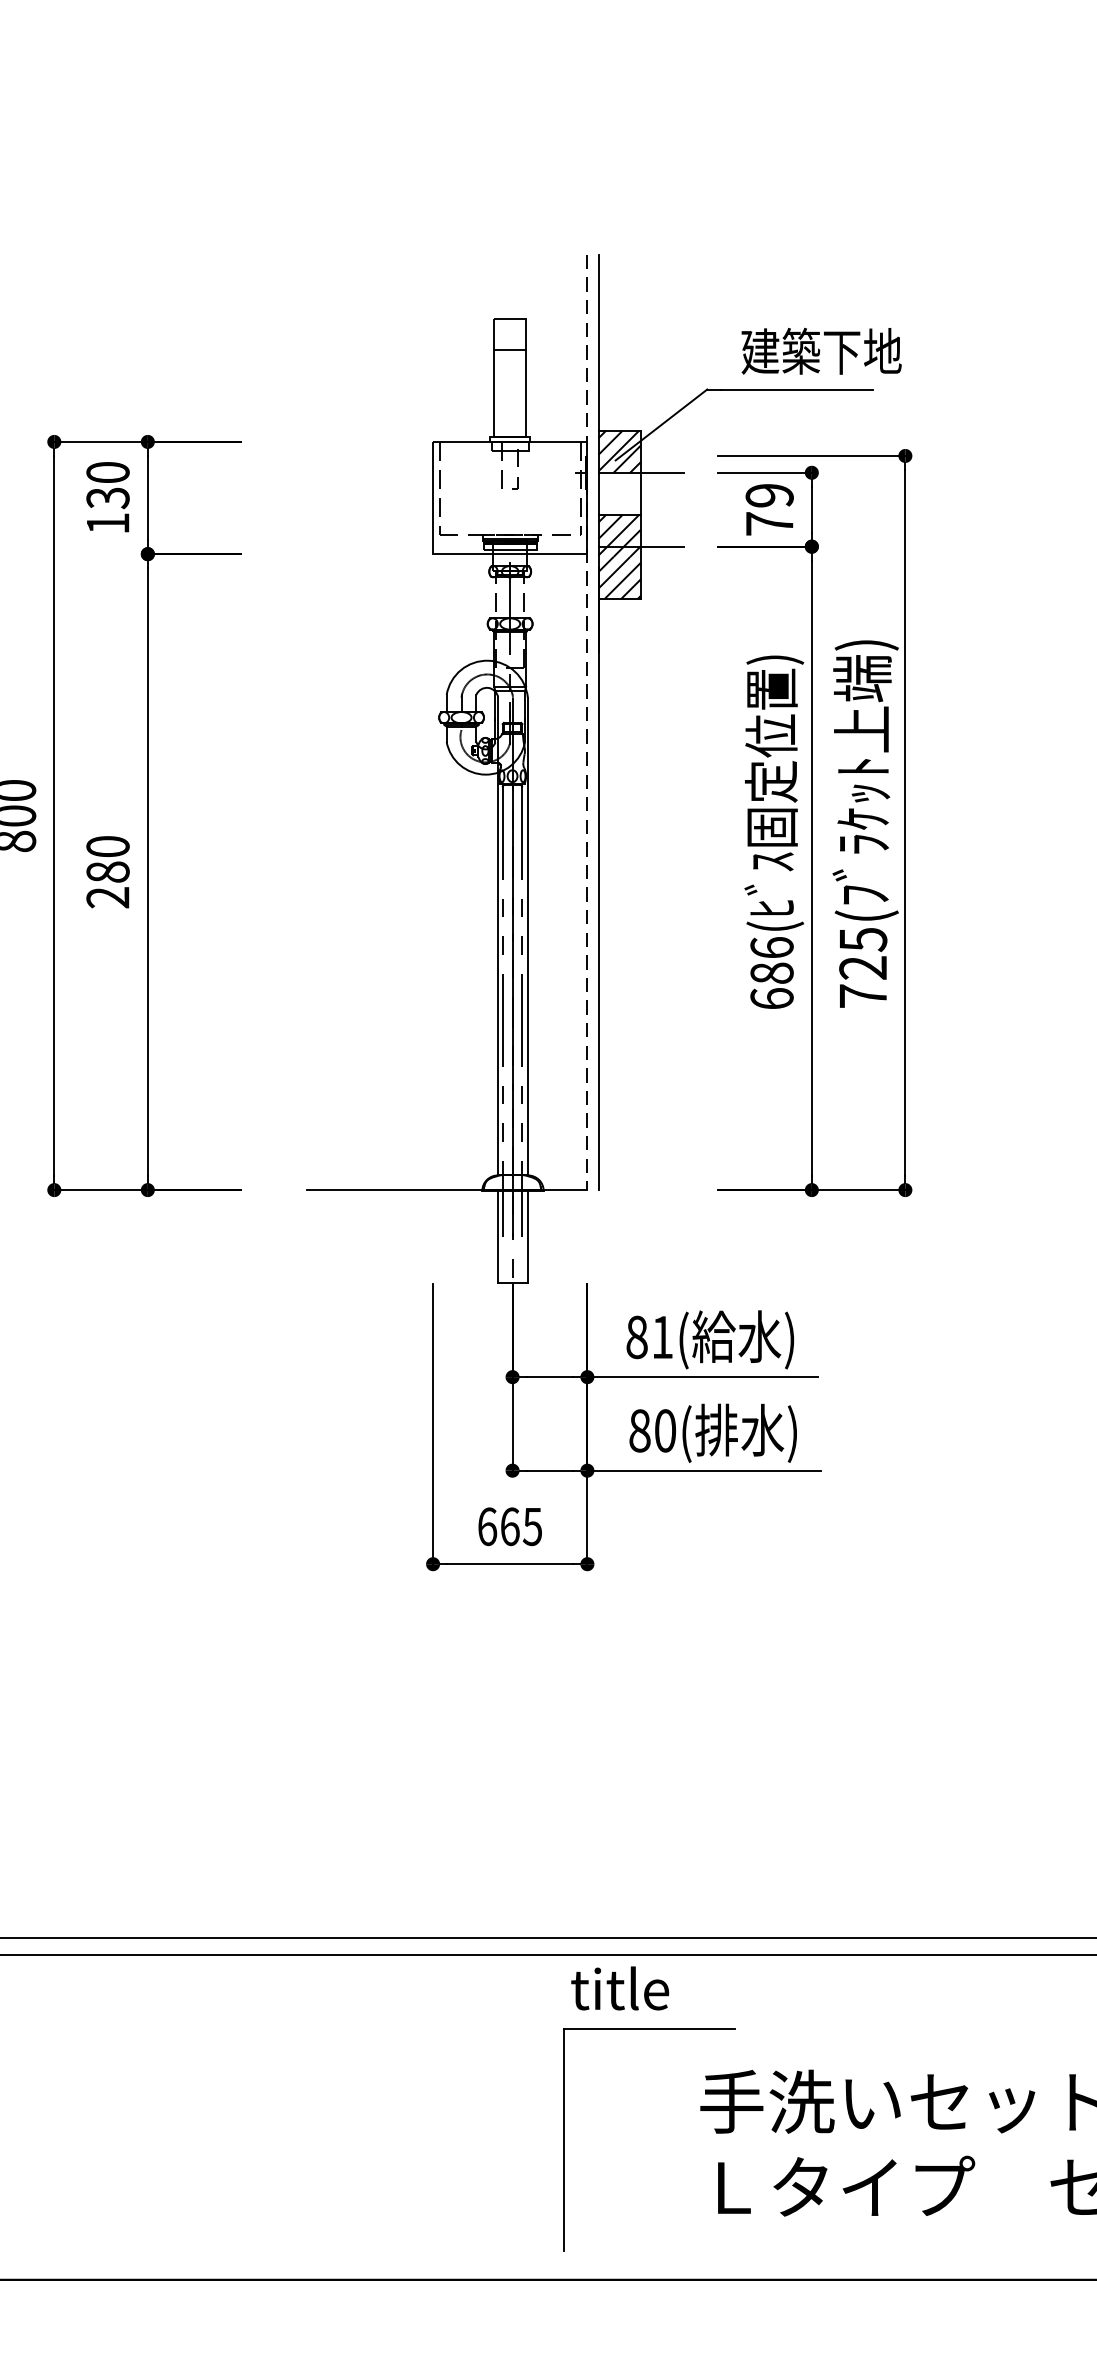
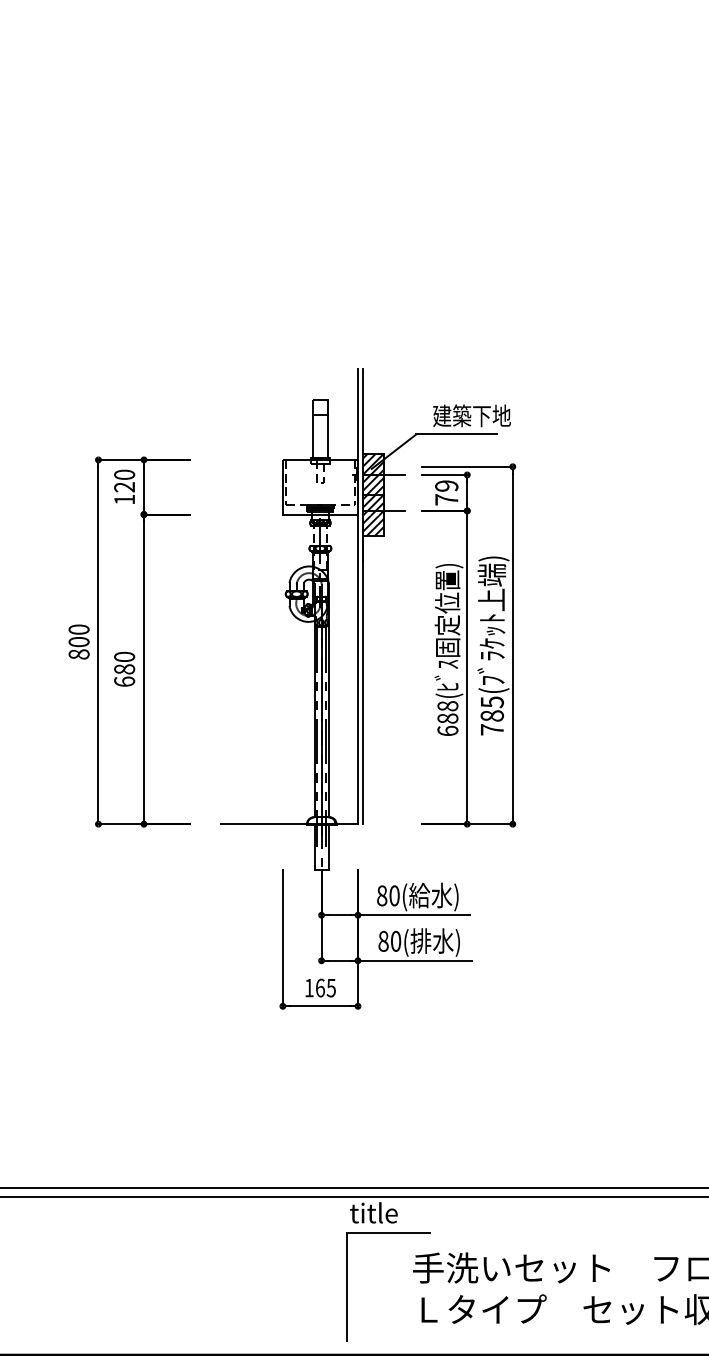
hatch: (619, 492) -> (373, 484), added
text: (107, 498) -> (124, 487), 130 -> 120
line: (586, 722) -> (357, 596), dashed -> solid
text: (107, 897) -> (124, 681), 280 -> 680
text: (771, 948) -> (447, 706), 686( -> 688(
text: (861, 966) -> (491, 715), 725( -> 785(
text: (662, 1336) -> (394, 895), 81( -> 80(
text: (487, 1525) -> (309, 987), 665 -> 165

